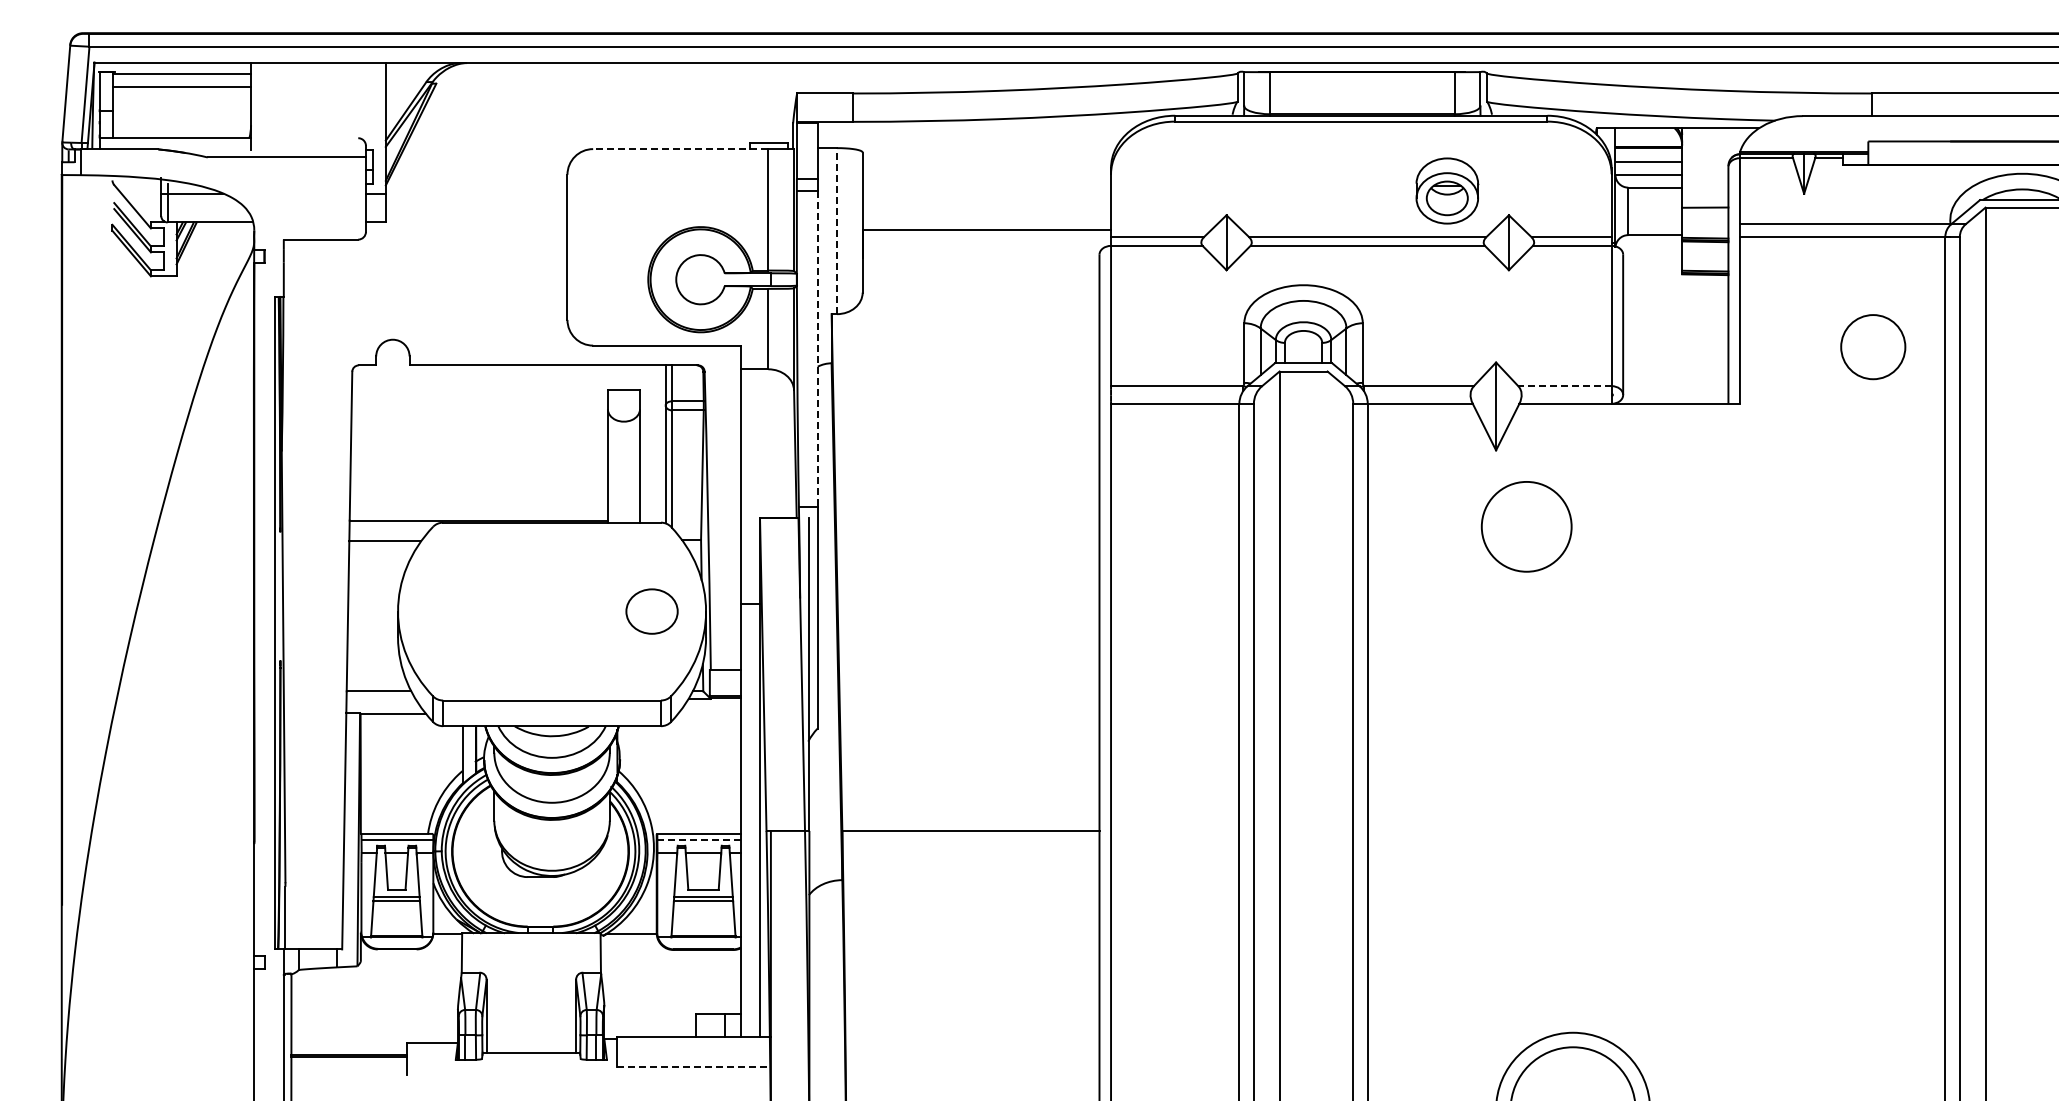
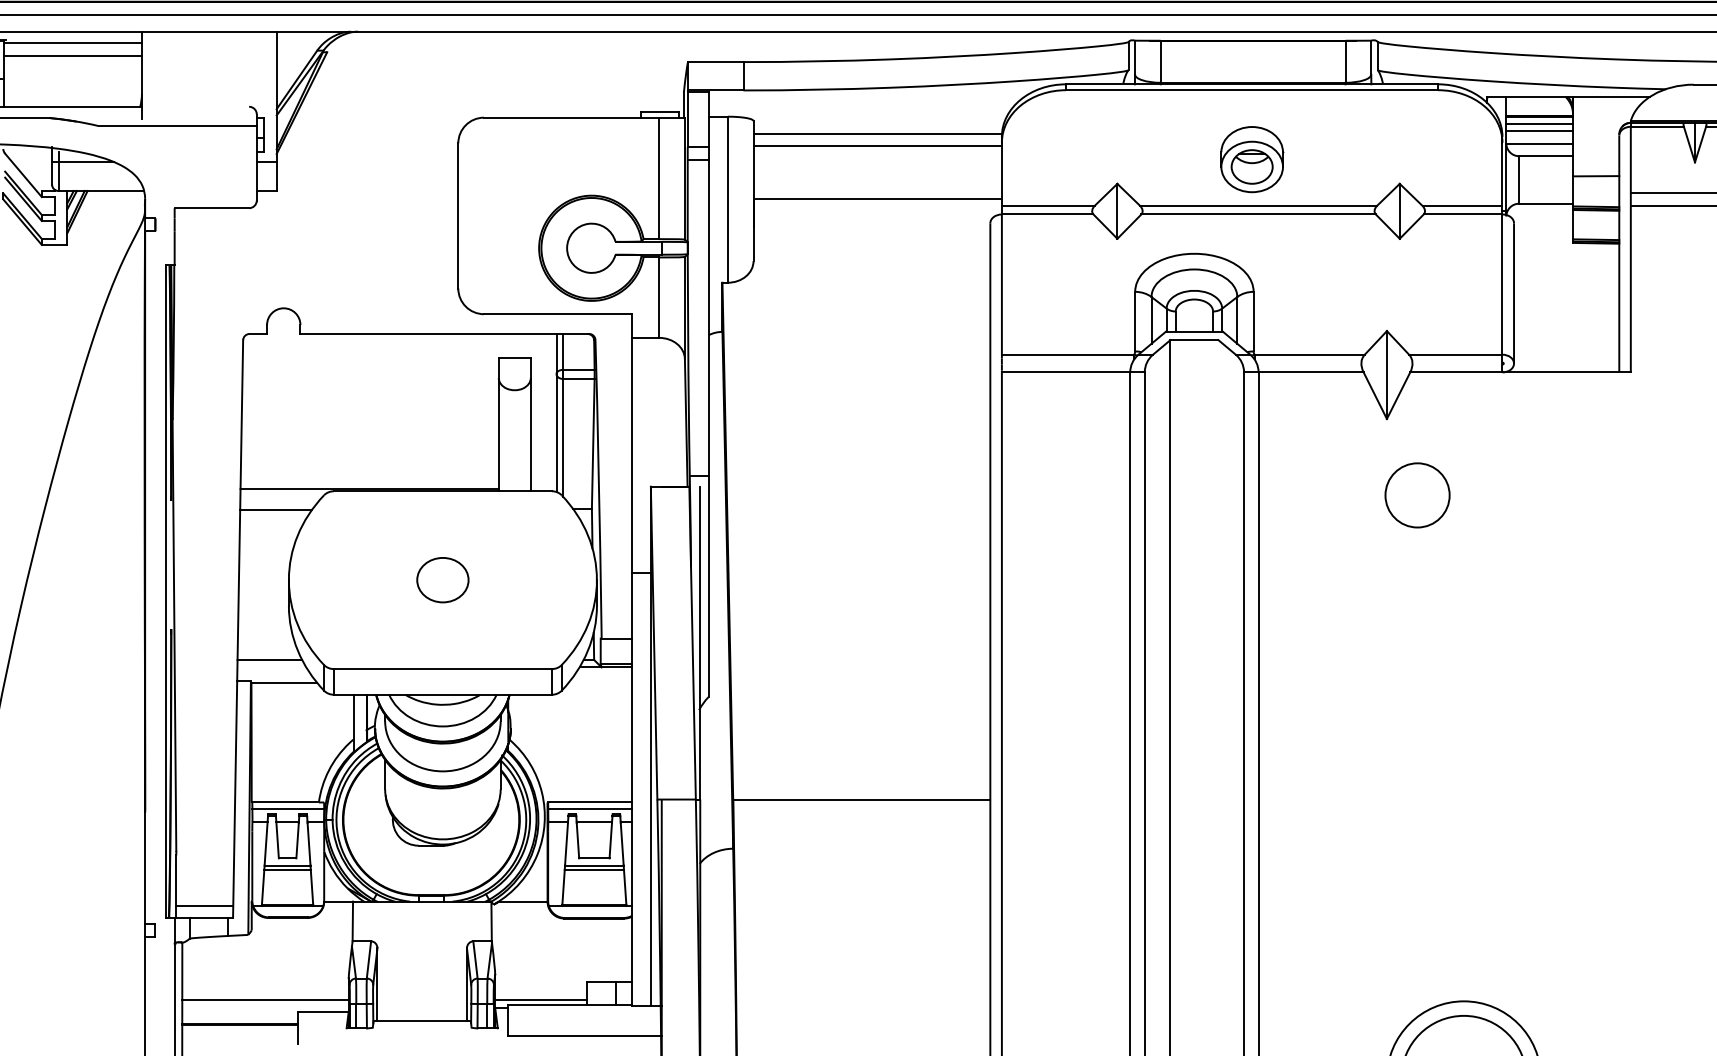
line: (680, 149) -> (571, 118), dashed -> solid
line: (1648, 155) -> (1539, 124), added
line: (986, 165) -> (877, 134), added
line: (986, 177) -> (877, 146), added
part: (1447, 190) -> (1252, 159), moved
line: (837, 230) -> (728, 199), dashed -> solid
line: (817, 349) -> (708, 318), dashed -> solid
line: (1564, 386) -> (1455, 355), dashed -> solid
circle: (1526, 526) -> (1417, 495), size x0.71
part: (651, 611) -> (442, 580), moved
line: (699, 840) -> (590, 809), dashed -> solid
line: (313, 937) -> (204, 906), added
line: (374, 1031) -> (265, 1000), added
line: (650, 1031) -> (541, 1000), added
line: (694, 1067) -> (585, 1036), dashed -> solid

